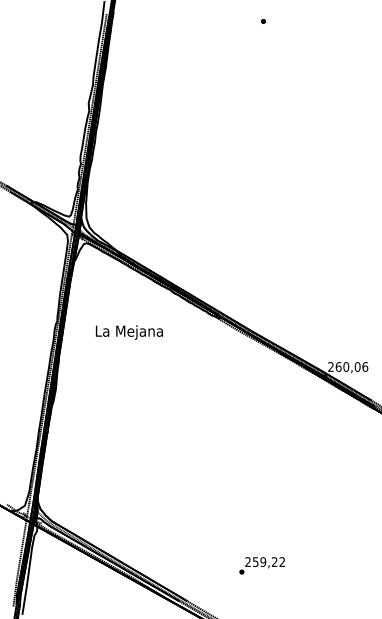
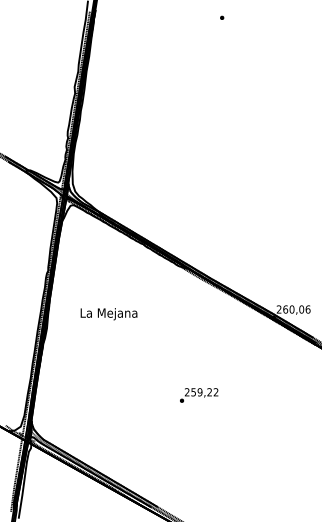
text: (129, 332) -> (109, 314), moved
text: (261, 565) -> (198, 395), moved

